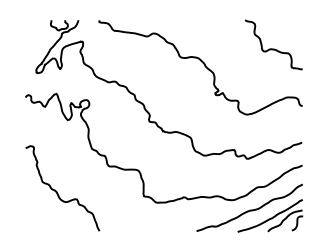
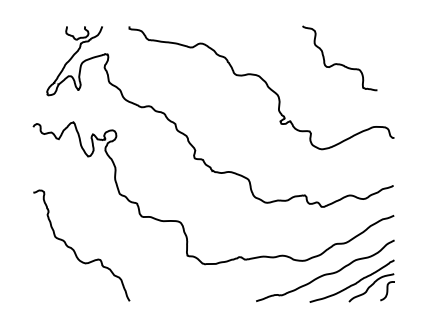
curve: (273, 48) -> (339, 63), moved

